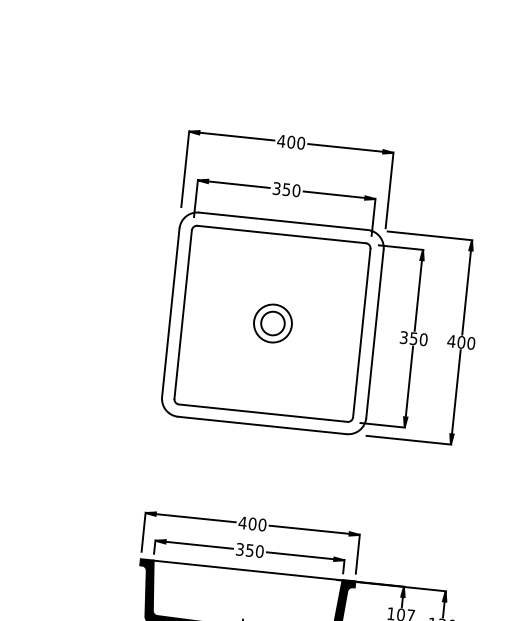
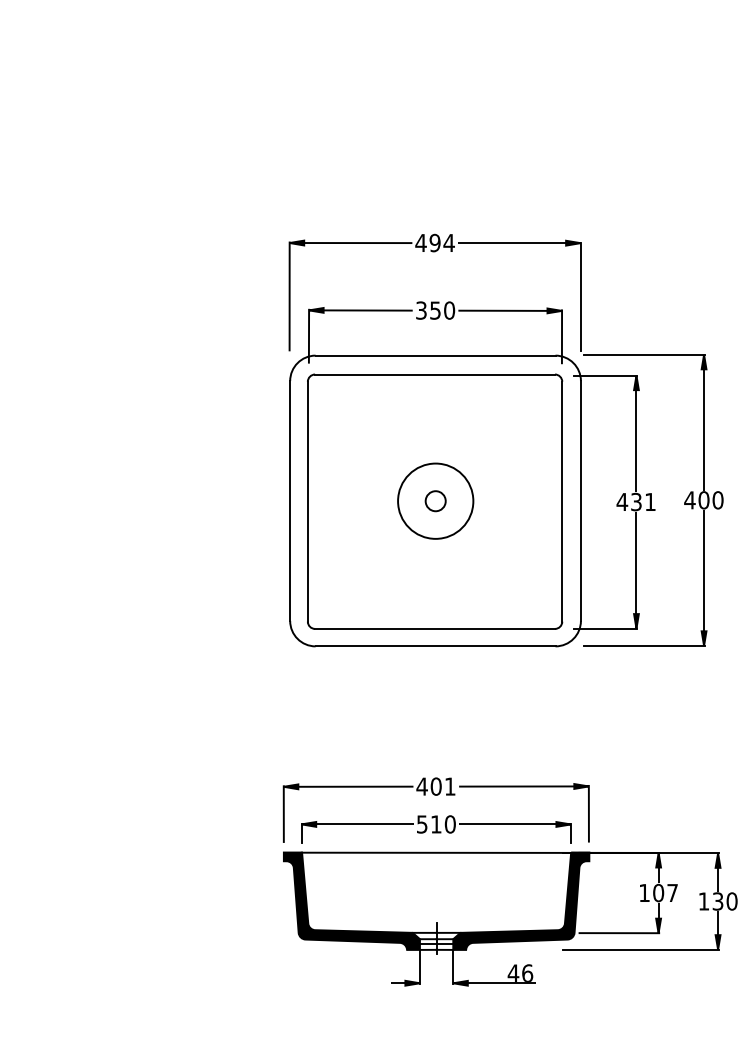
text: (295, 142) -> (441, 242), 400 -> 494
circle: (272, 323) -> (435, 500), size x0.6
circle: (272, 323) -> (435, 501), size x1.4
text: (413, 338) -> (635, 501), 350 -> 431
text: (261, 524) -> (449, 786), 400 -> 401
text: (245, 550) -> (429, 824), 350 -> 510

